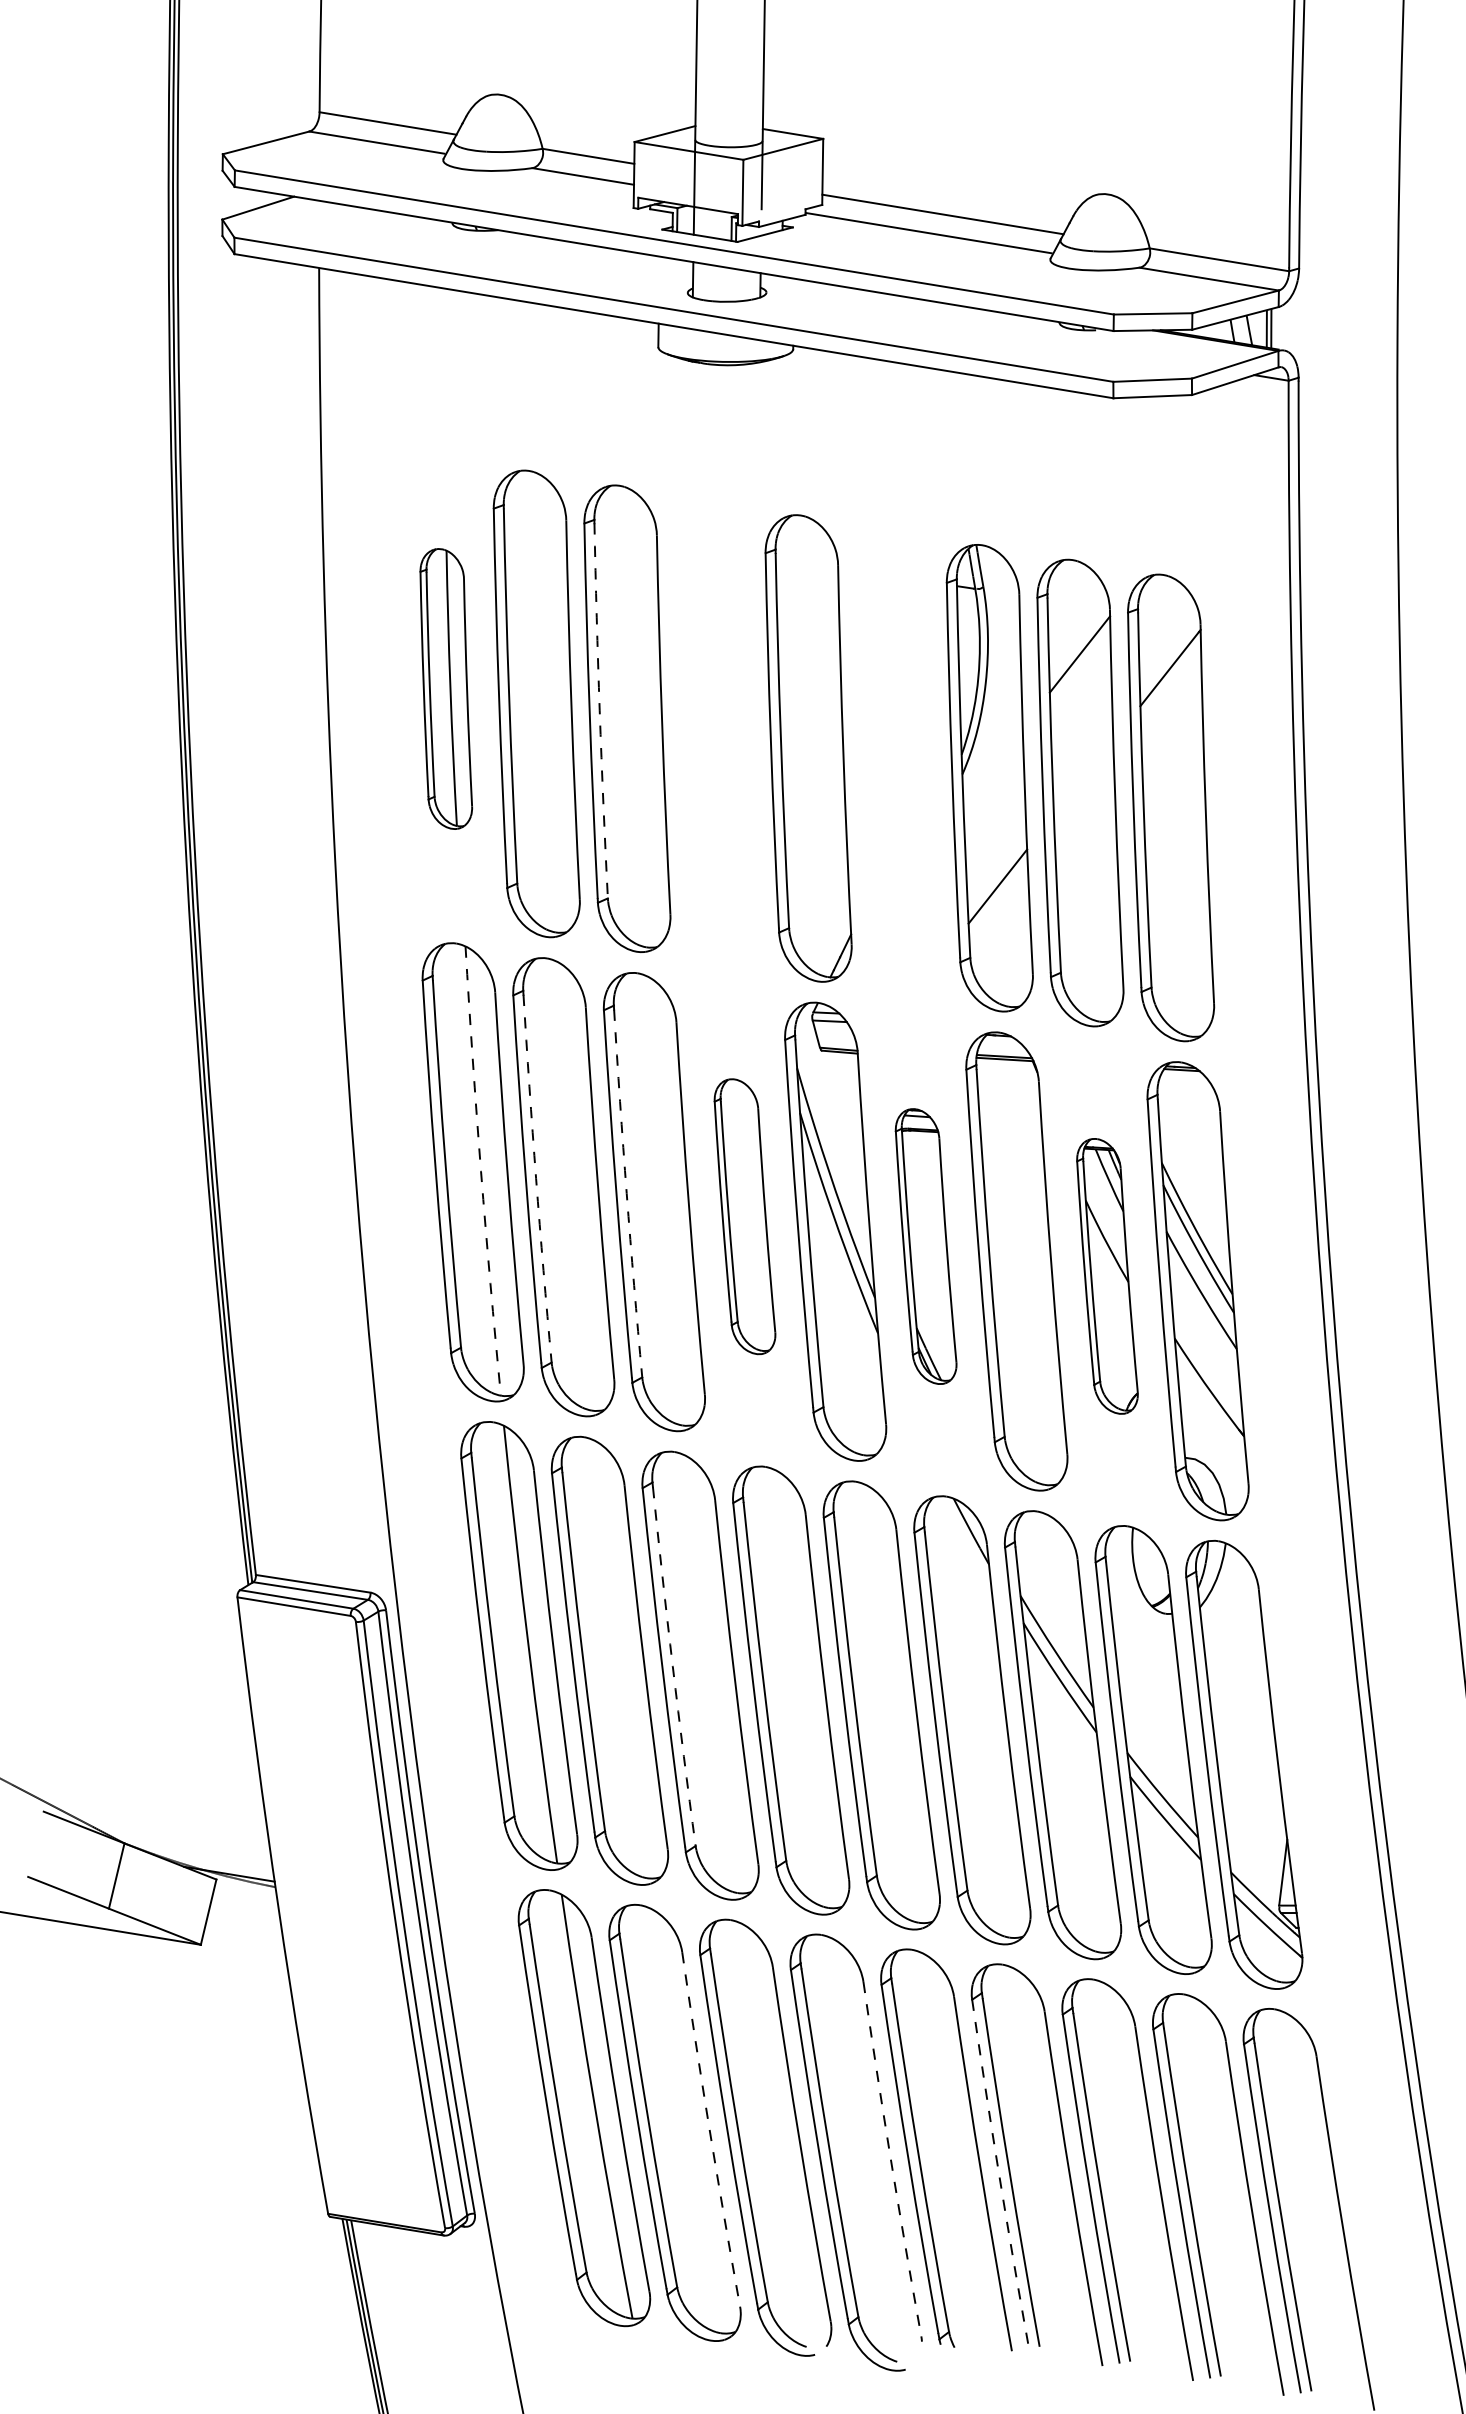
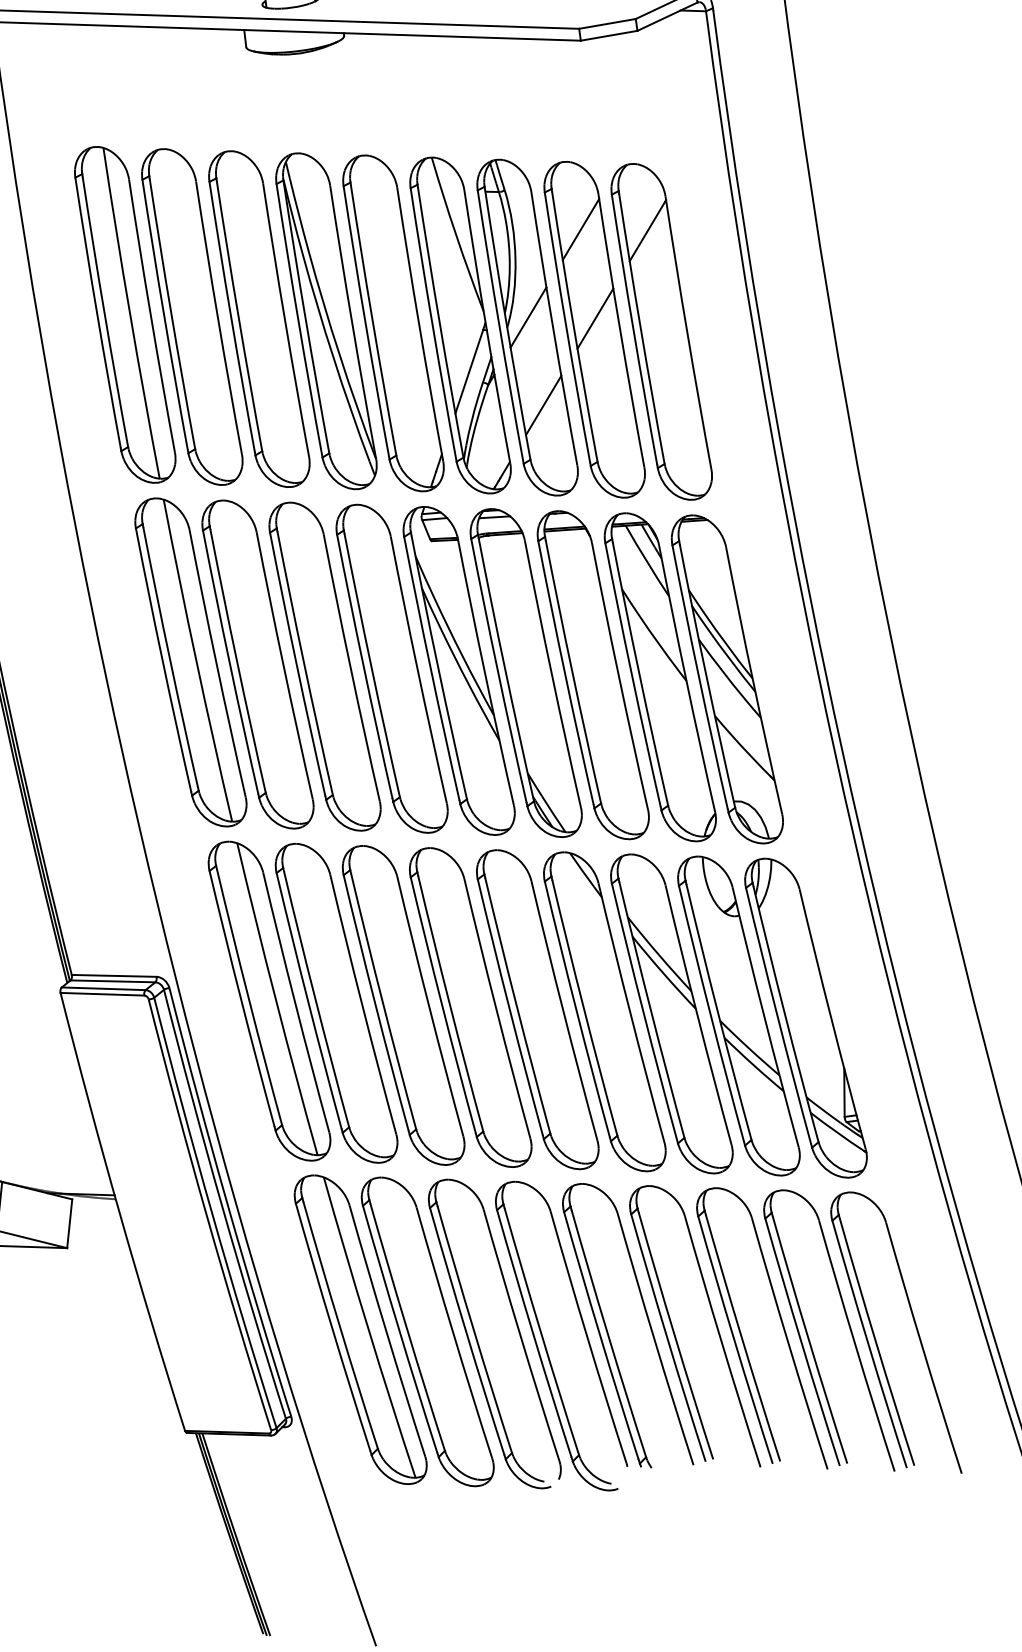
part: (446, 688) -> (125, 314), size x1.67
arc: (599, 710) -> (238, 315), dashed -> solid
part: (717, 733) -> (325, 321), added
part: (899, 763) -> (460, 325), added
line: (992, 764) -> (528, 317), added
line: (1083, 777) -> (595, 318), added
arc: (481, 1171) -> (196, 661), dashed -> solid
arc: (536, 1178) -> (237, 660), dashed -> solid
arc: (626, 1193) -> (303, 663), dashed -> solid
part: (744, 1216) -> (391, 668), size x1.67
part: (925, 1246) -> (525, 673), size x1.67
part: (1107, 1276) -> (660, 677), size x1.67
arc: (672, 1666) -> (382, 1001), dashed -> solid
arc: (709, 2129) -> (453, 1333), dashed -> solid
arc: (890, 2159) -> (587, 1337), dashed -> solid
arc: (999, 2174) -> (667, 1338), dashed -> solid

